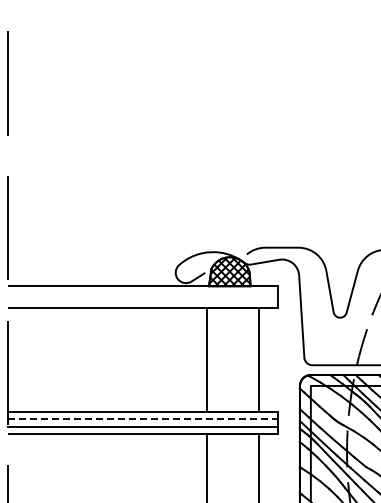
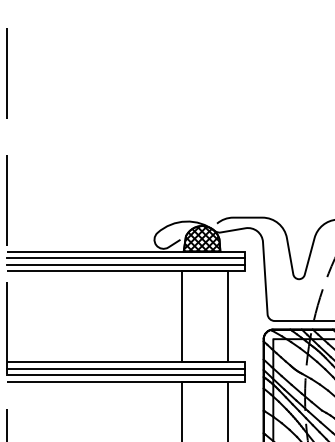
line: (142, 293) -> (125, 257), added
line: (142, 301) -> (125, 264), added
line: (143, 419) -> (126, 368), dashed -> solid

